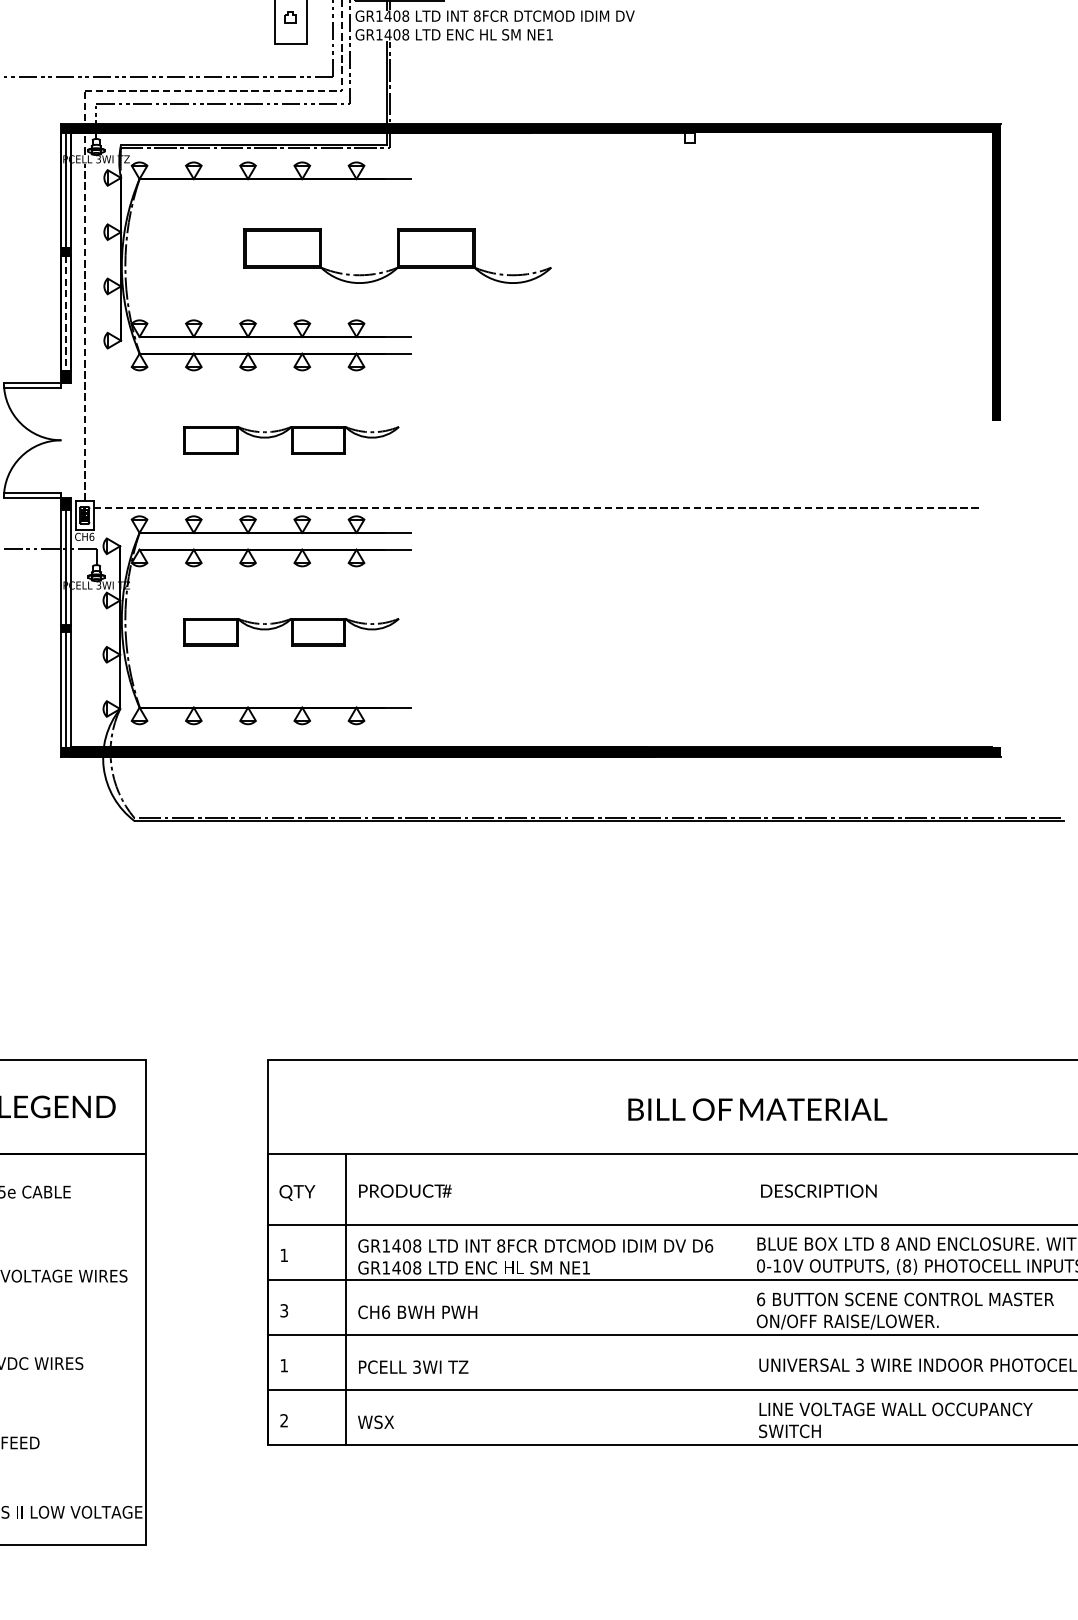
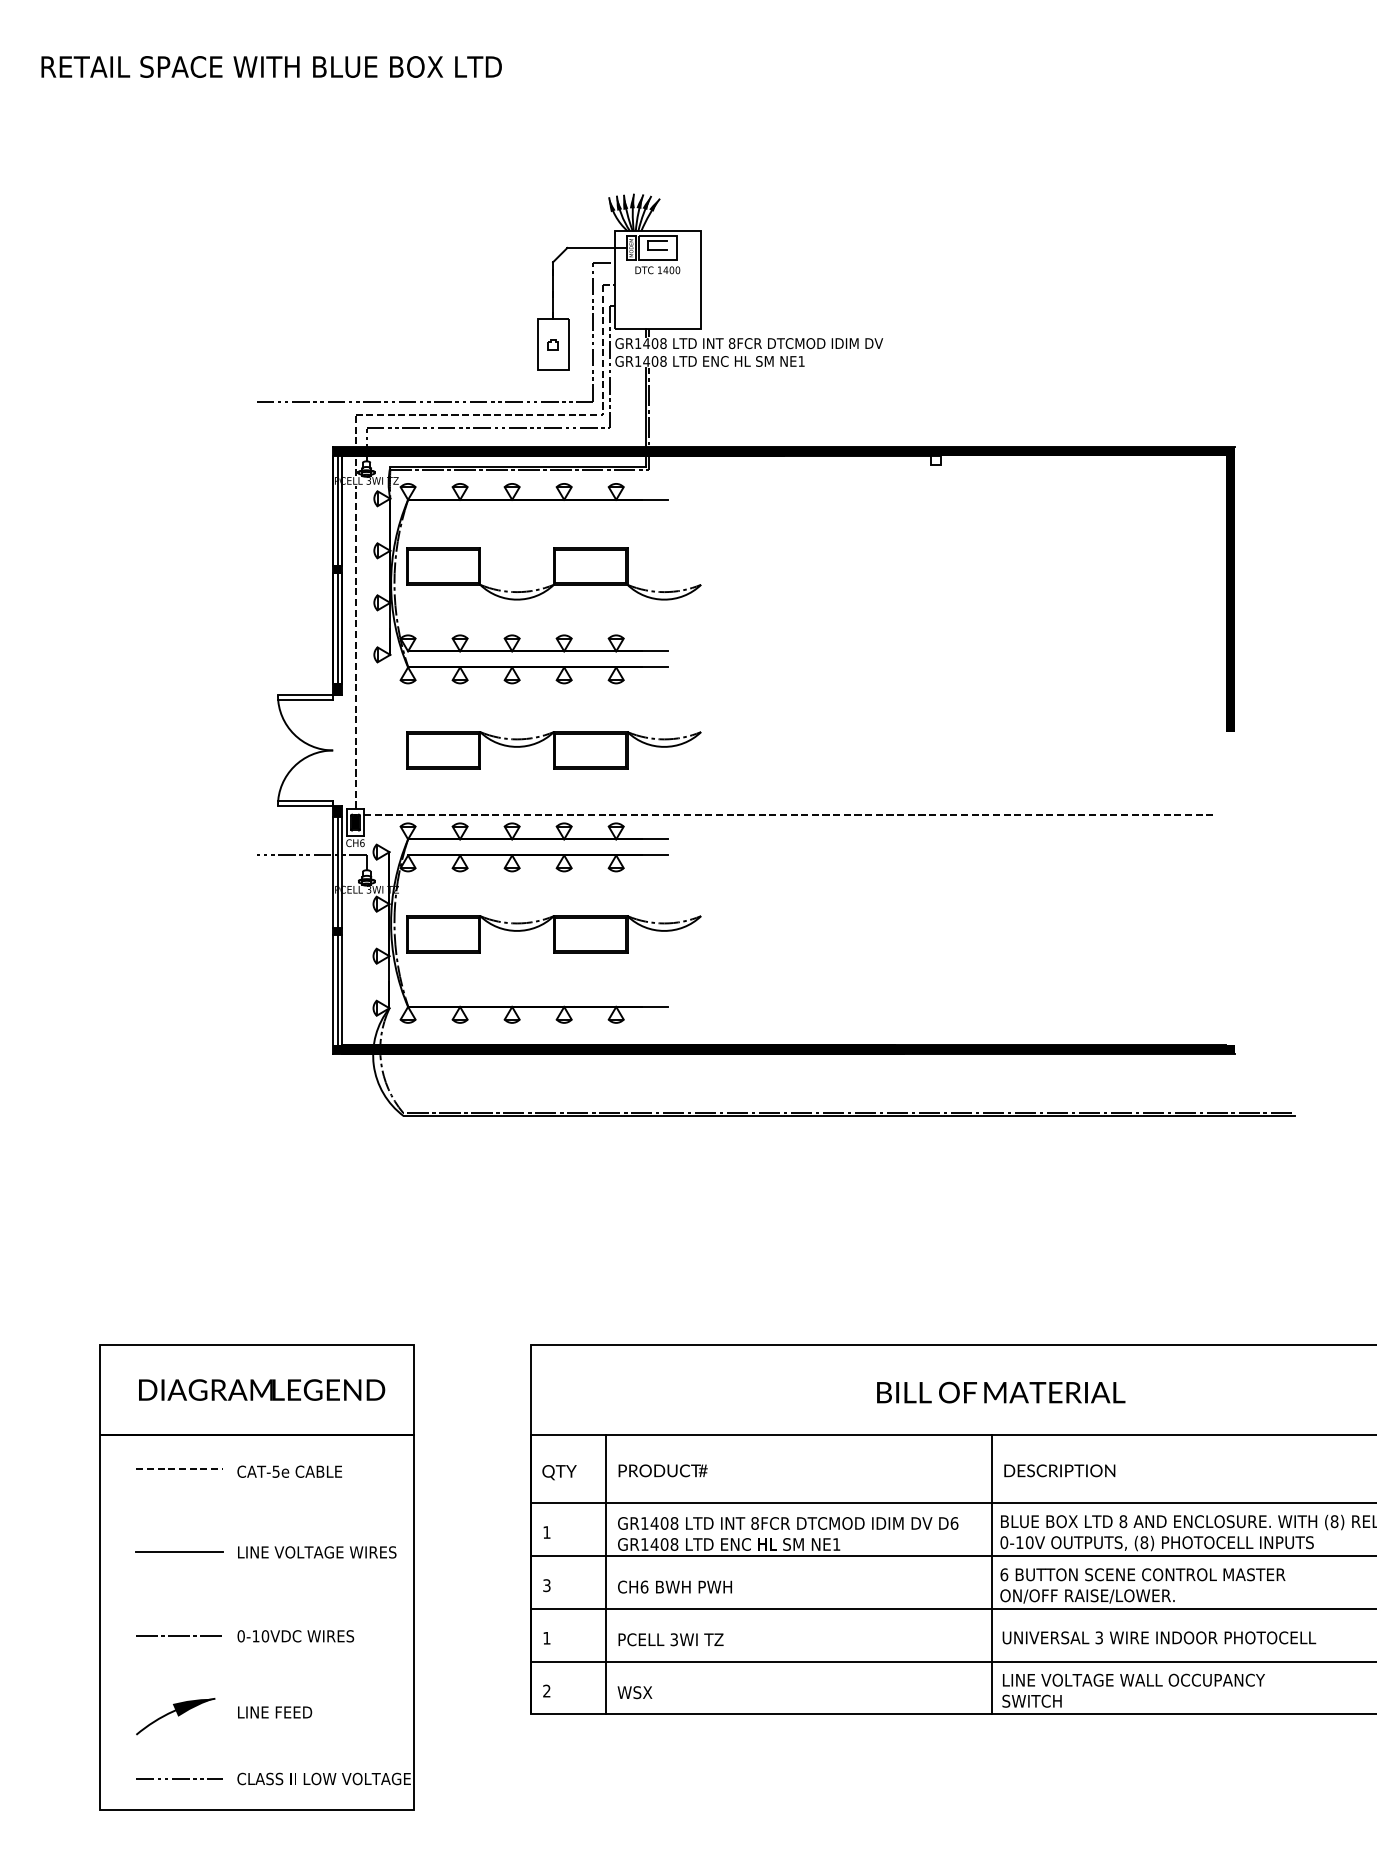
part: (397, 255) -> (553, 573), moved
line: (65, 314) -> (337, 629), dashed -> solid
part: (291, 440) -> (553, 750), size x1.43
part: (291, 632) -> (553, 934), size x1.43
line: (748, 1299) -> (992, 1574), added

